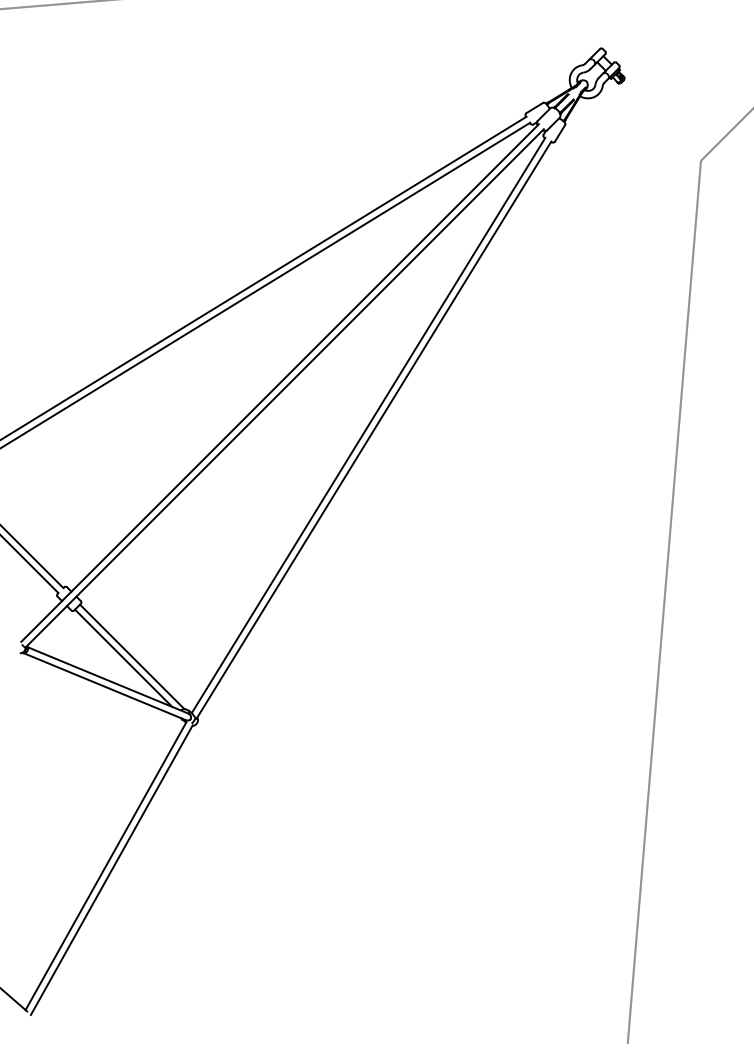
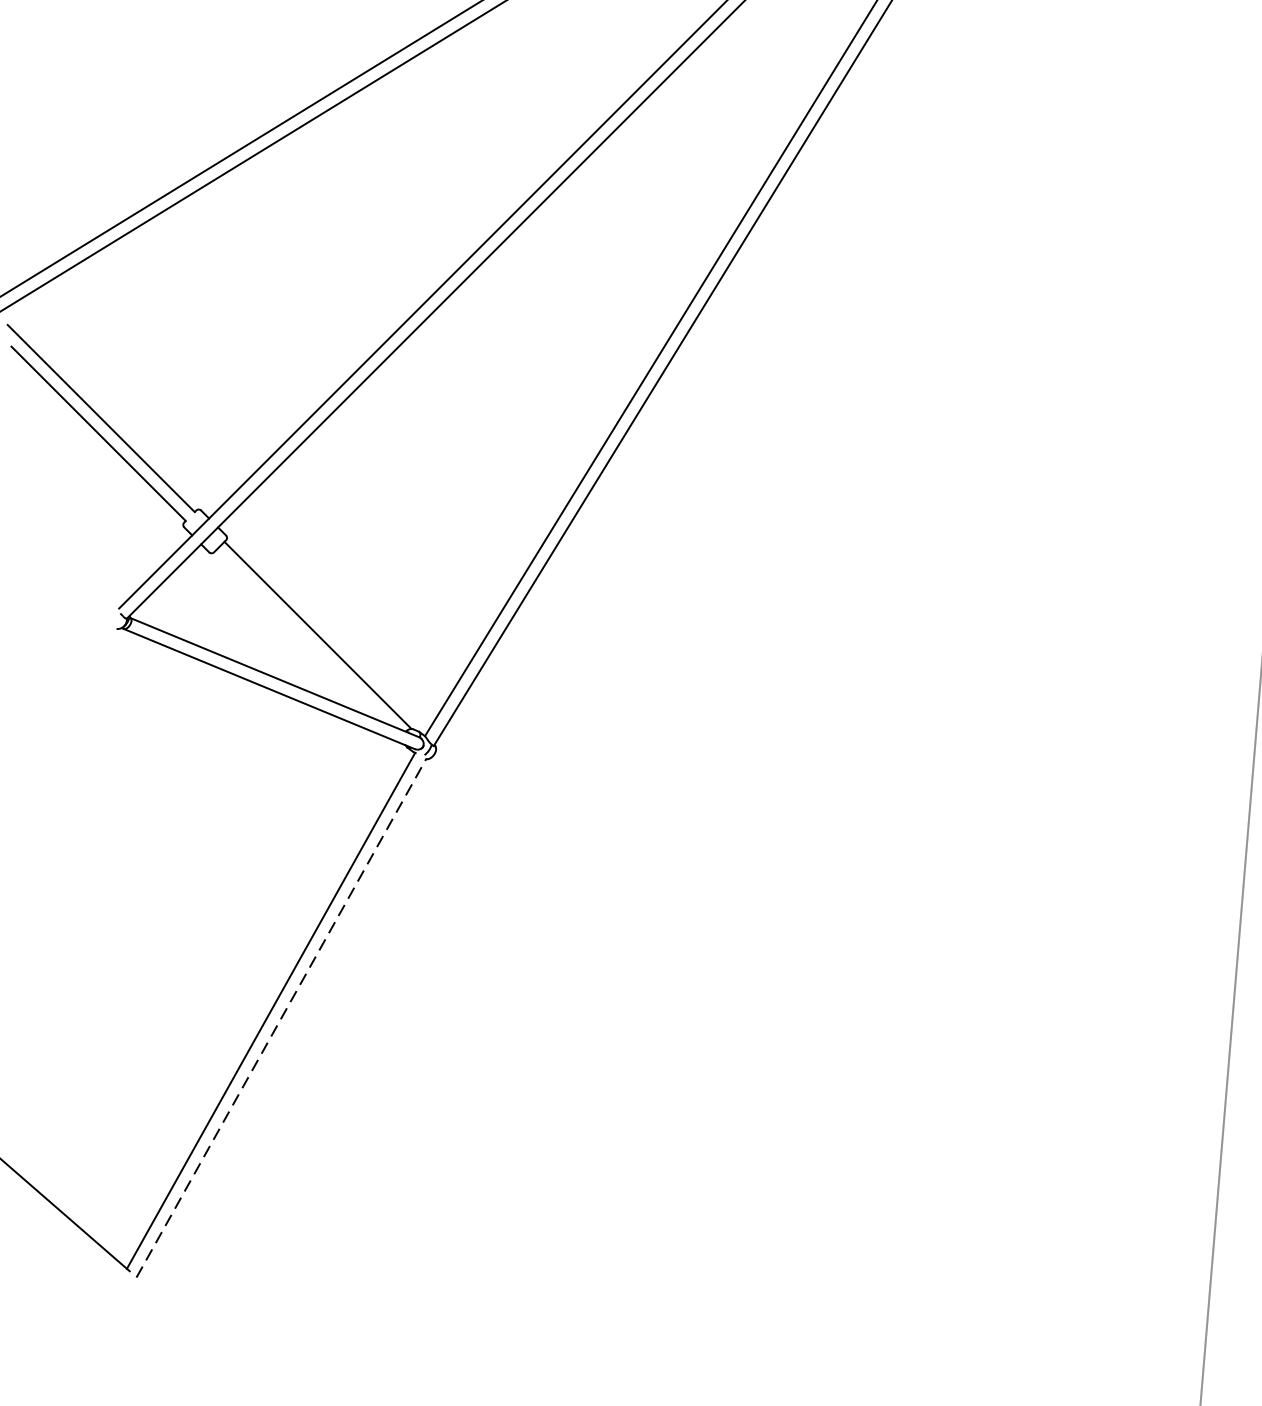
line: (123, 657) -> (302, 636), removed
line: (111, 870) -> (280, 1018), solid -> dashed

